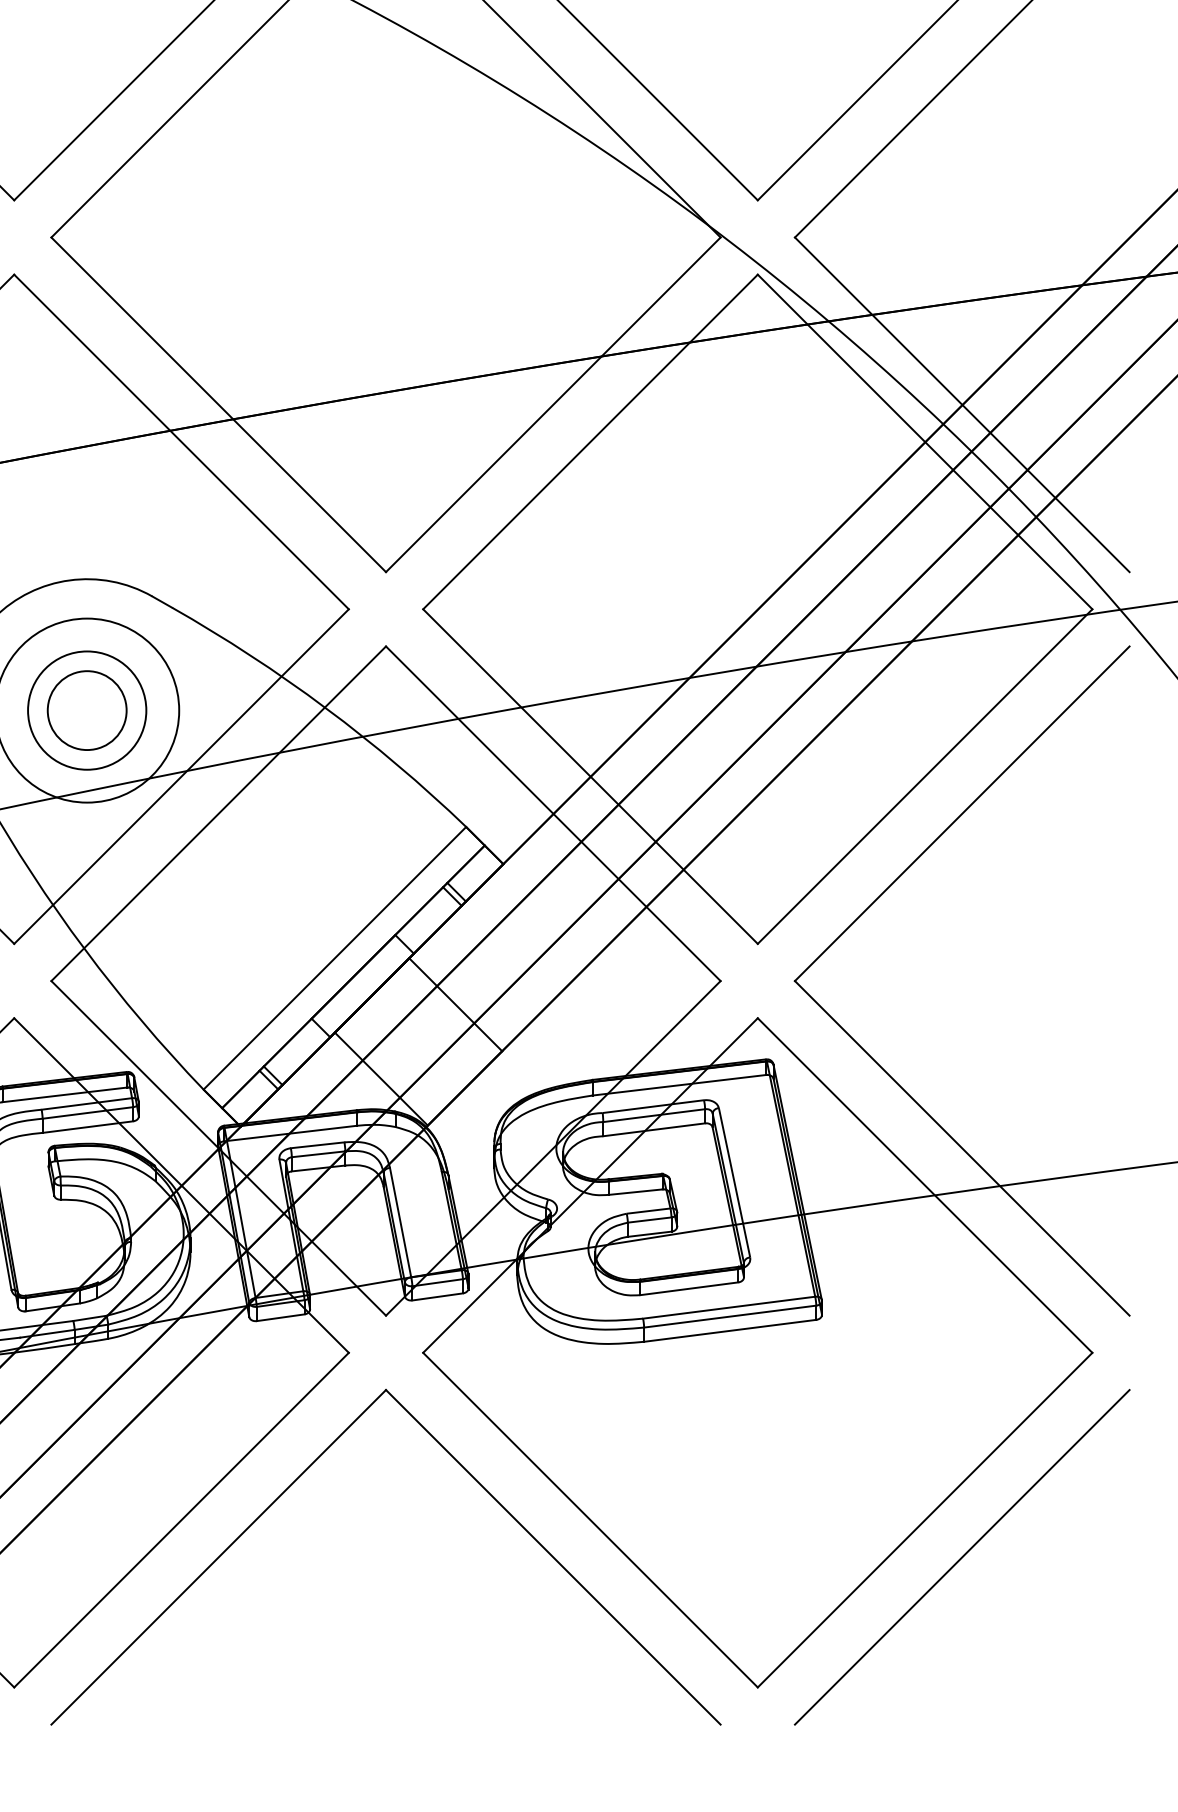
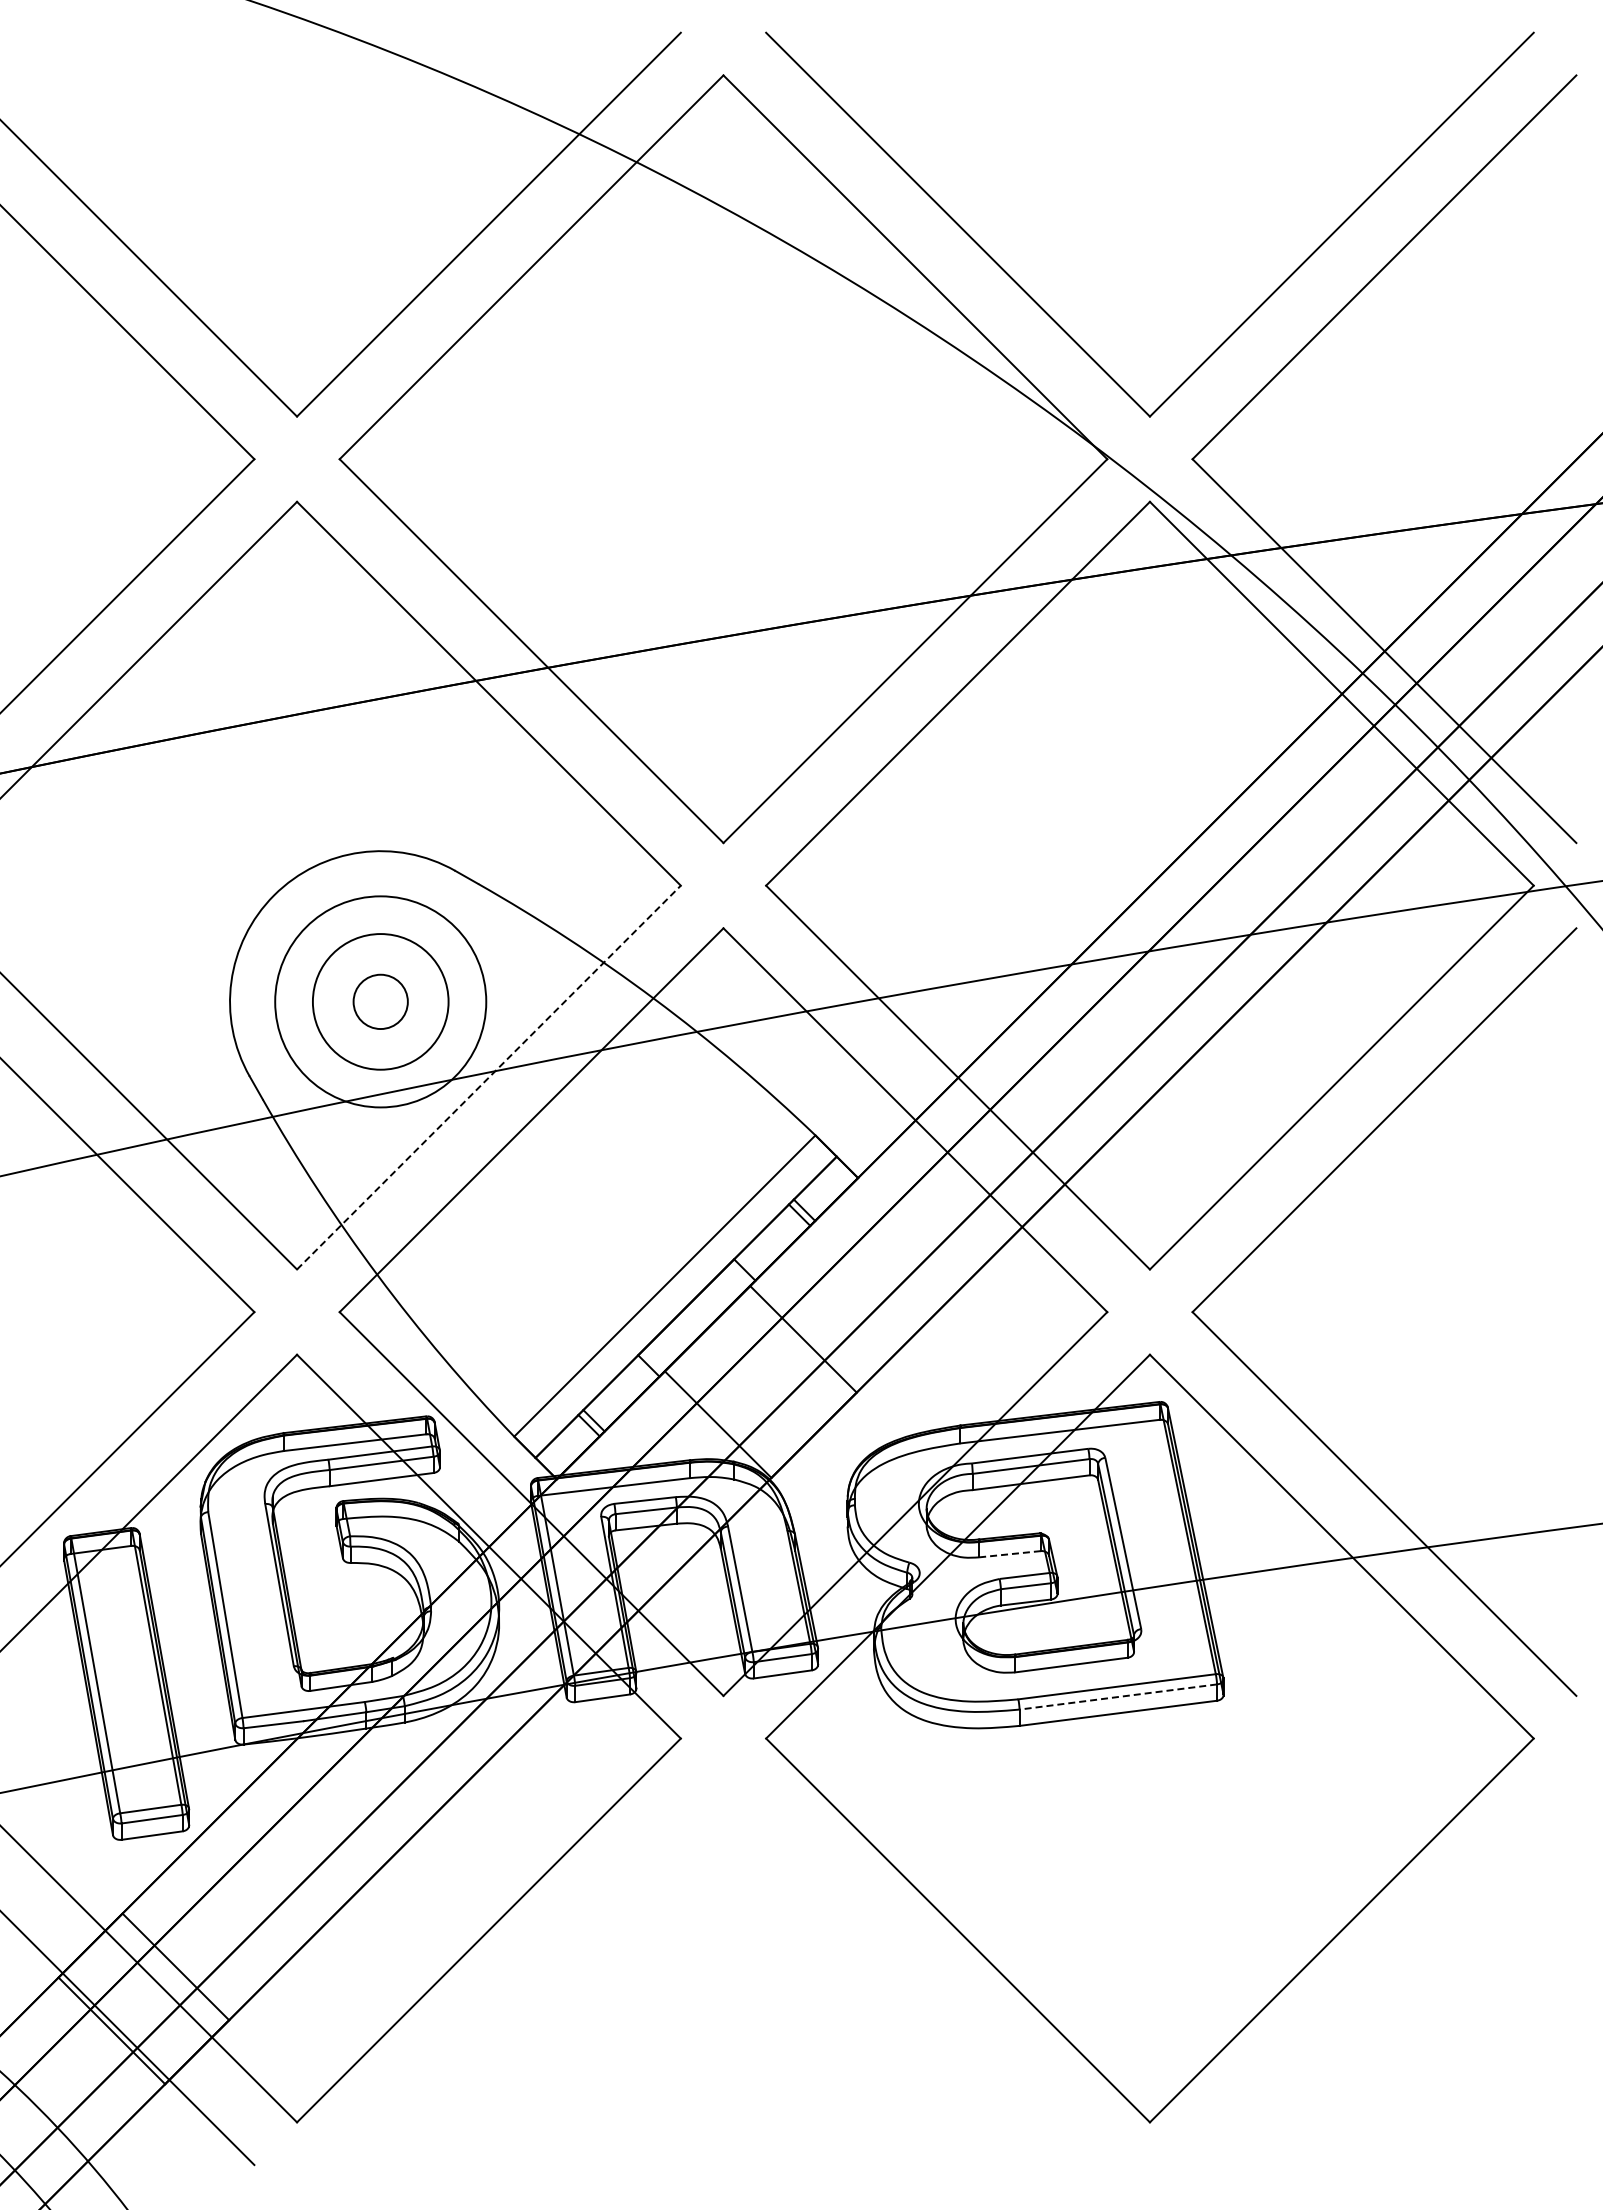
circle: (87, 710) -> (380, 1001), size x0.6
line: (182, 776) -> (489, 1077), solid -> dashed
line: (635, 1192) -> (1009, 1554), solid -> dashed
line: (730, 1316) -> (1118, 1696), solid -> dashed
part: (303, 1473) -> (628, 1877), removed
line: (962, 1557) -> (1384, 1973), removed

